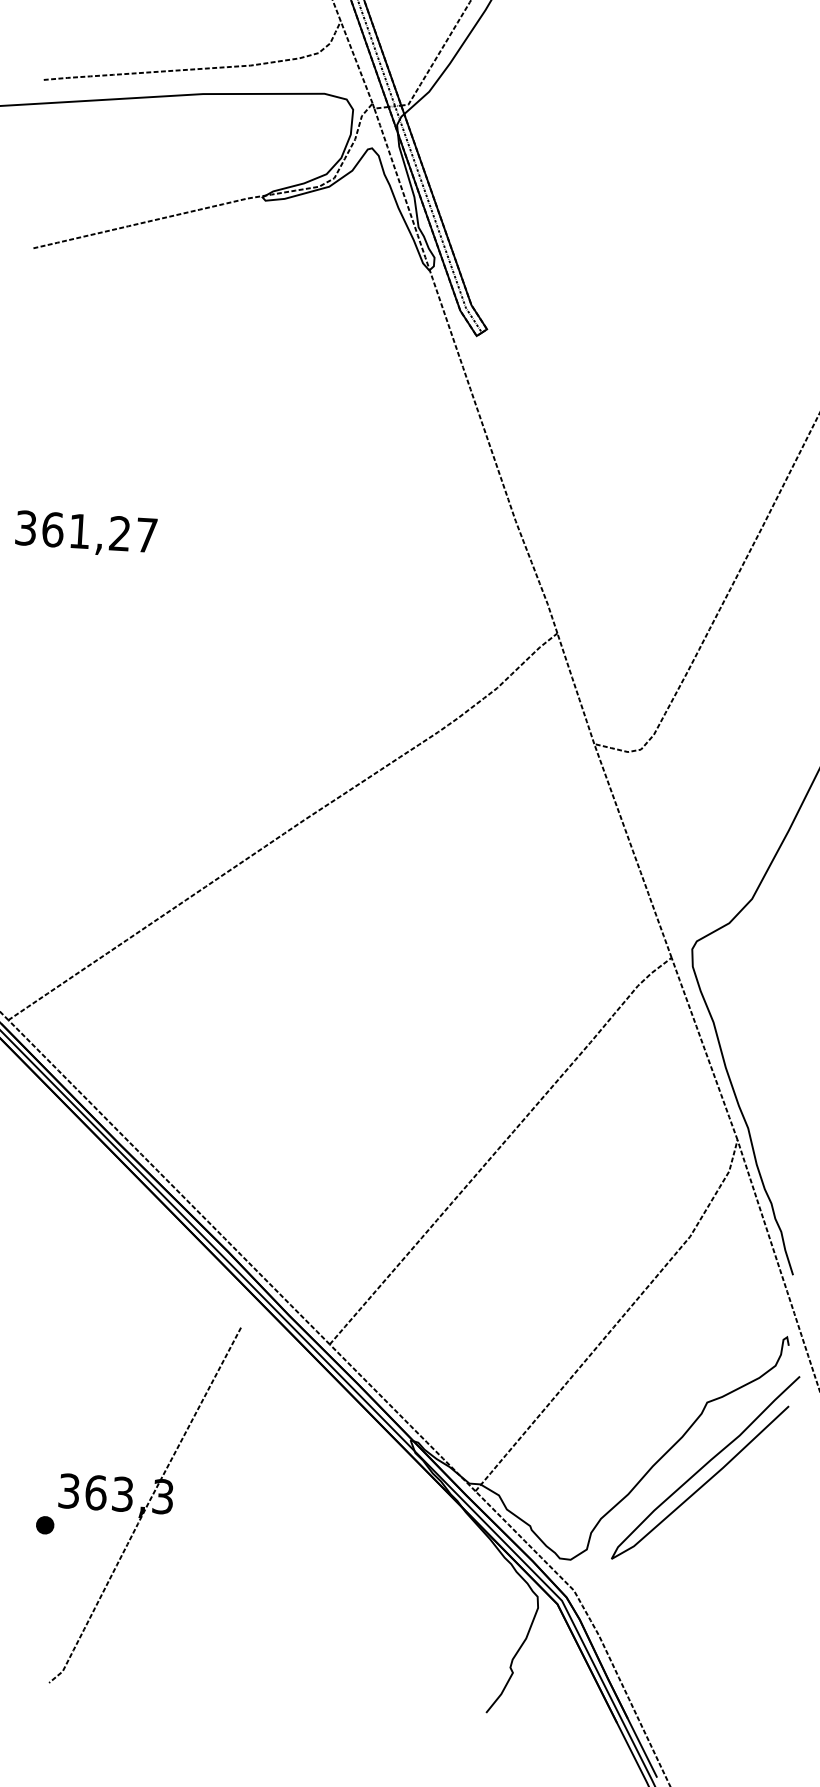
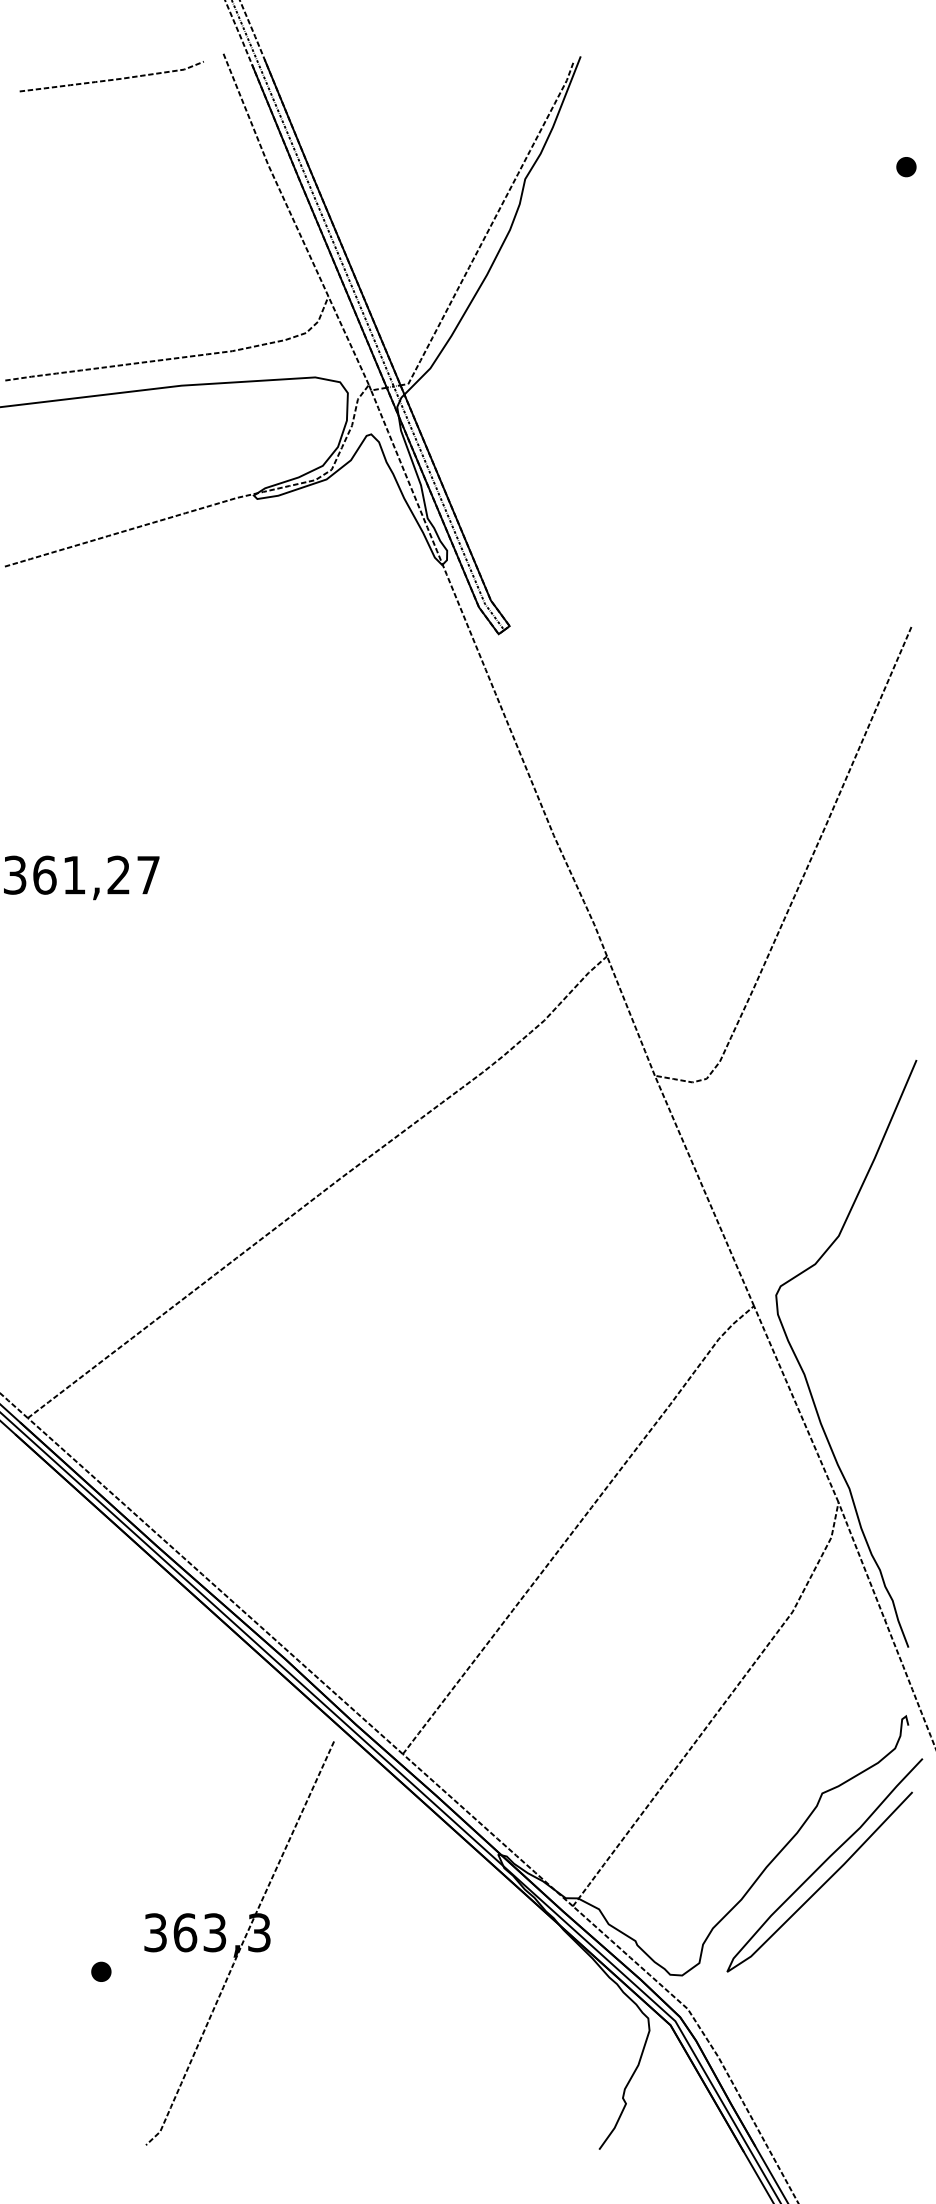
part: (144, 1505) -> (239, 1943), moved

